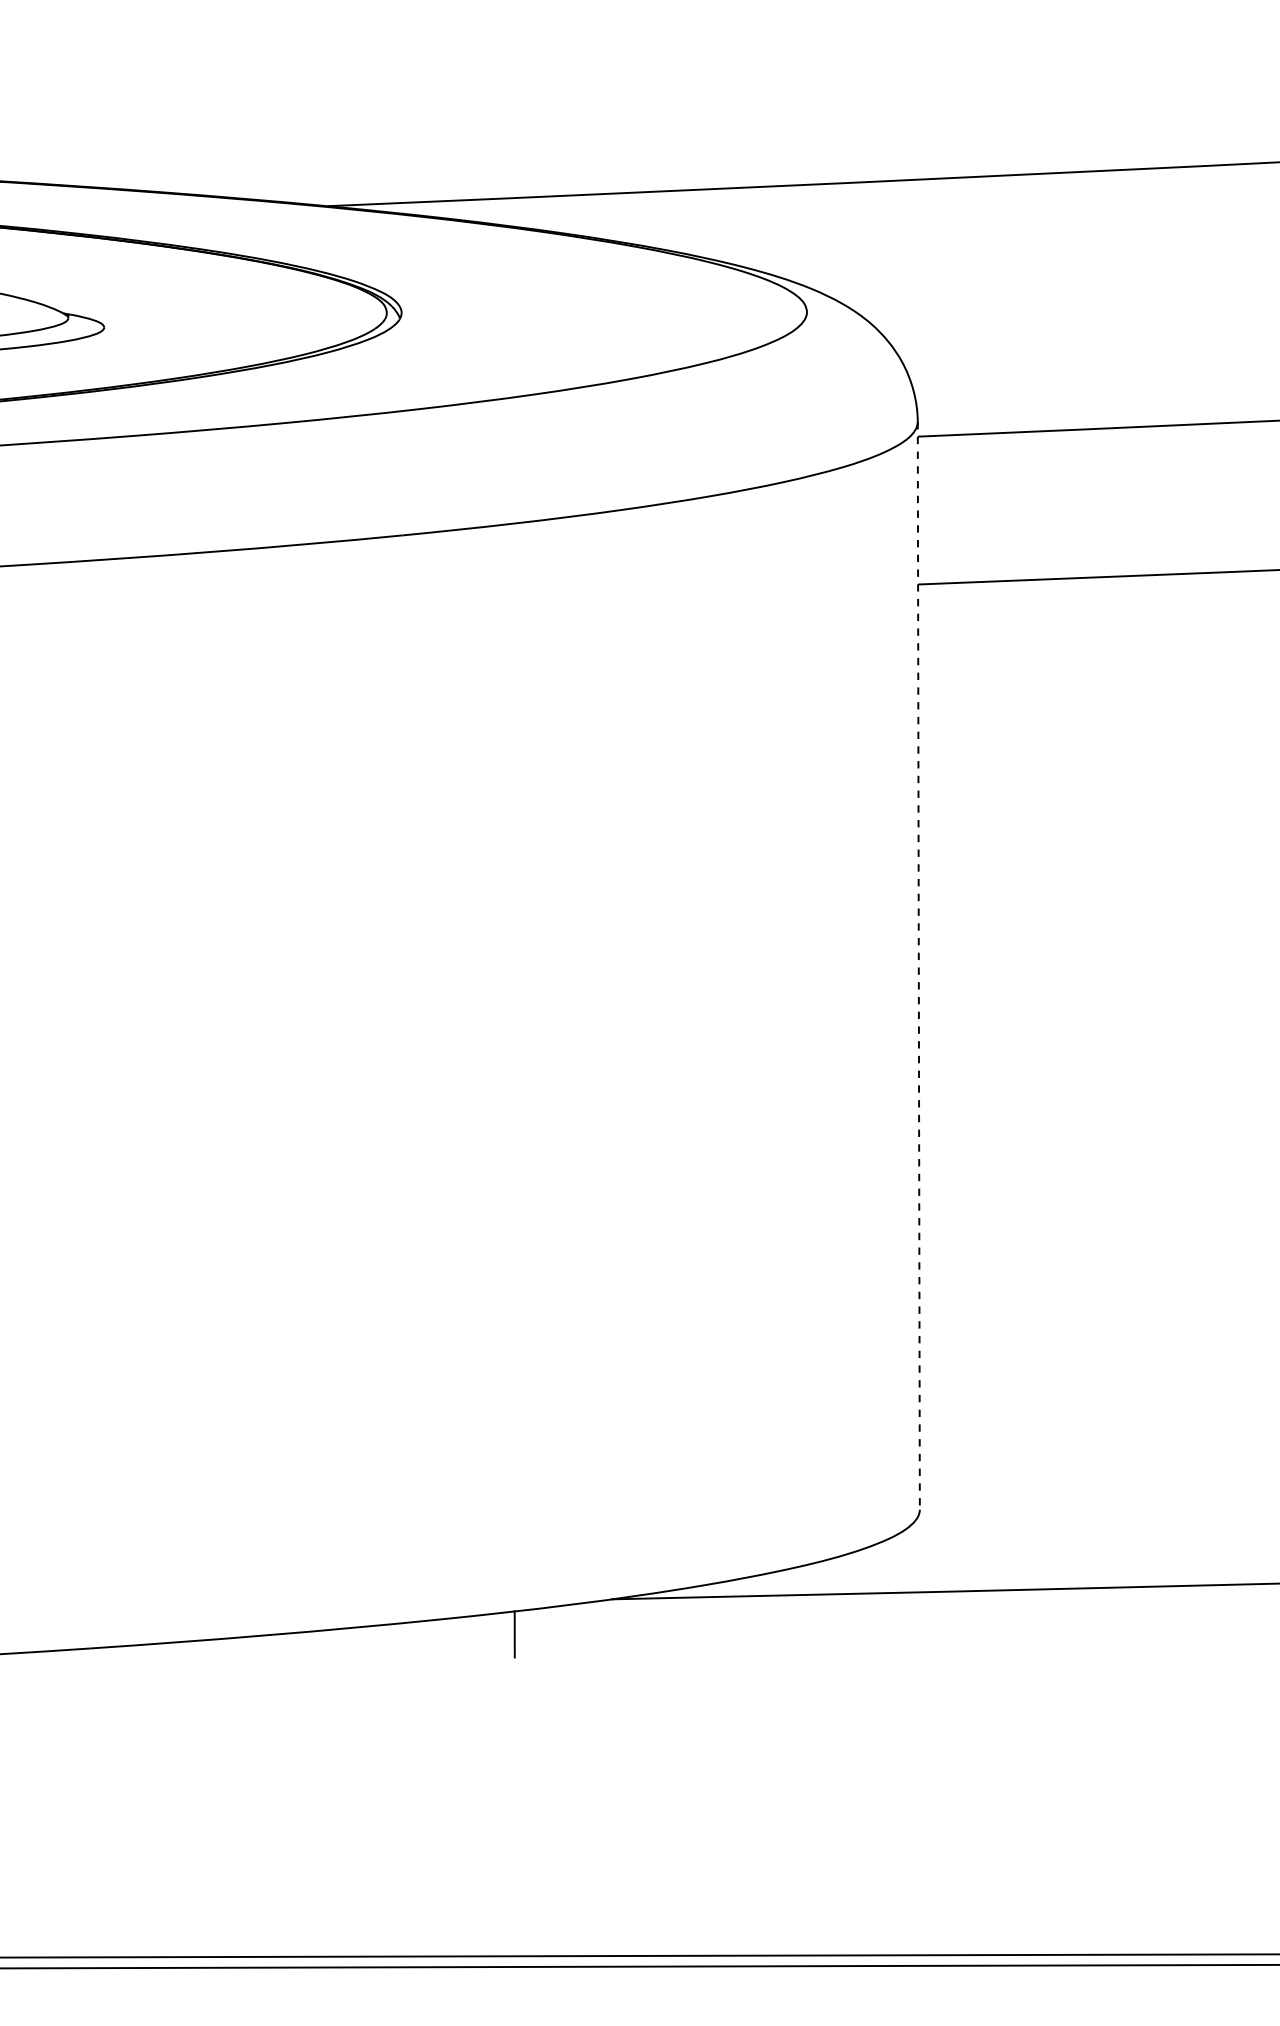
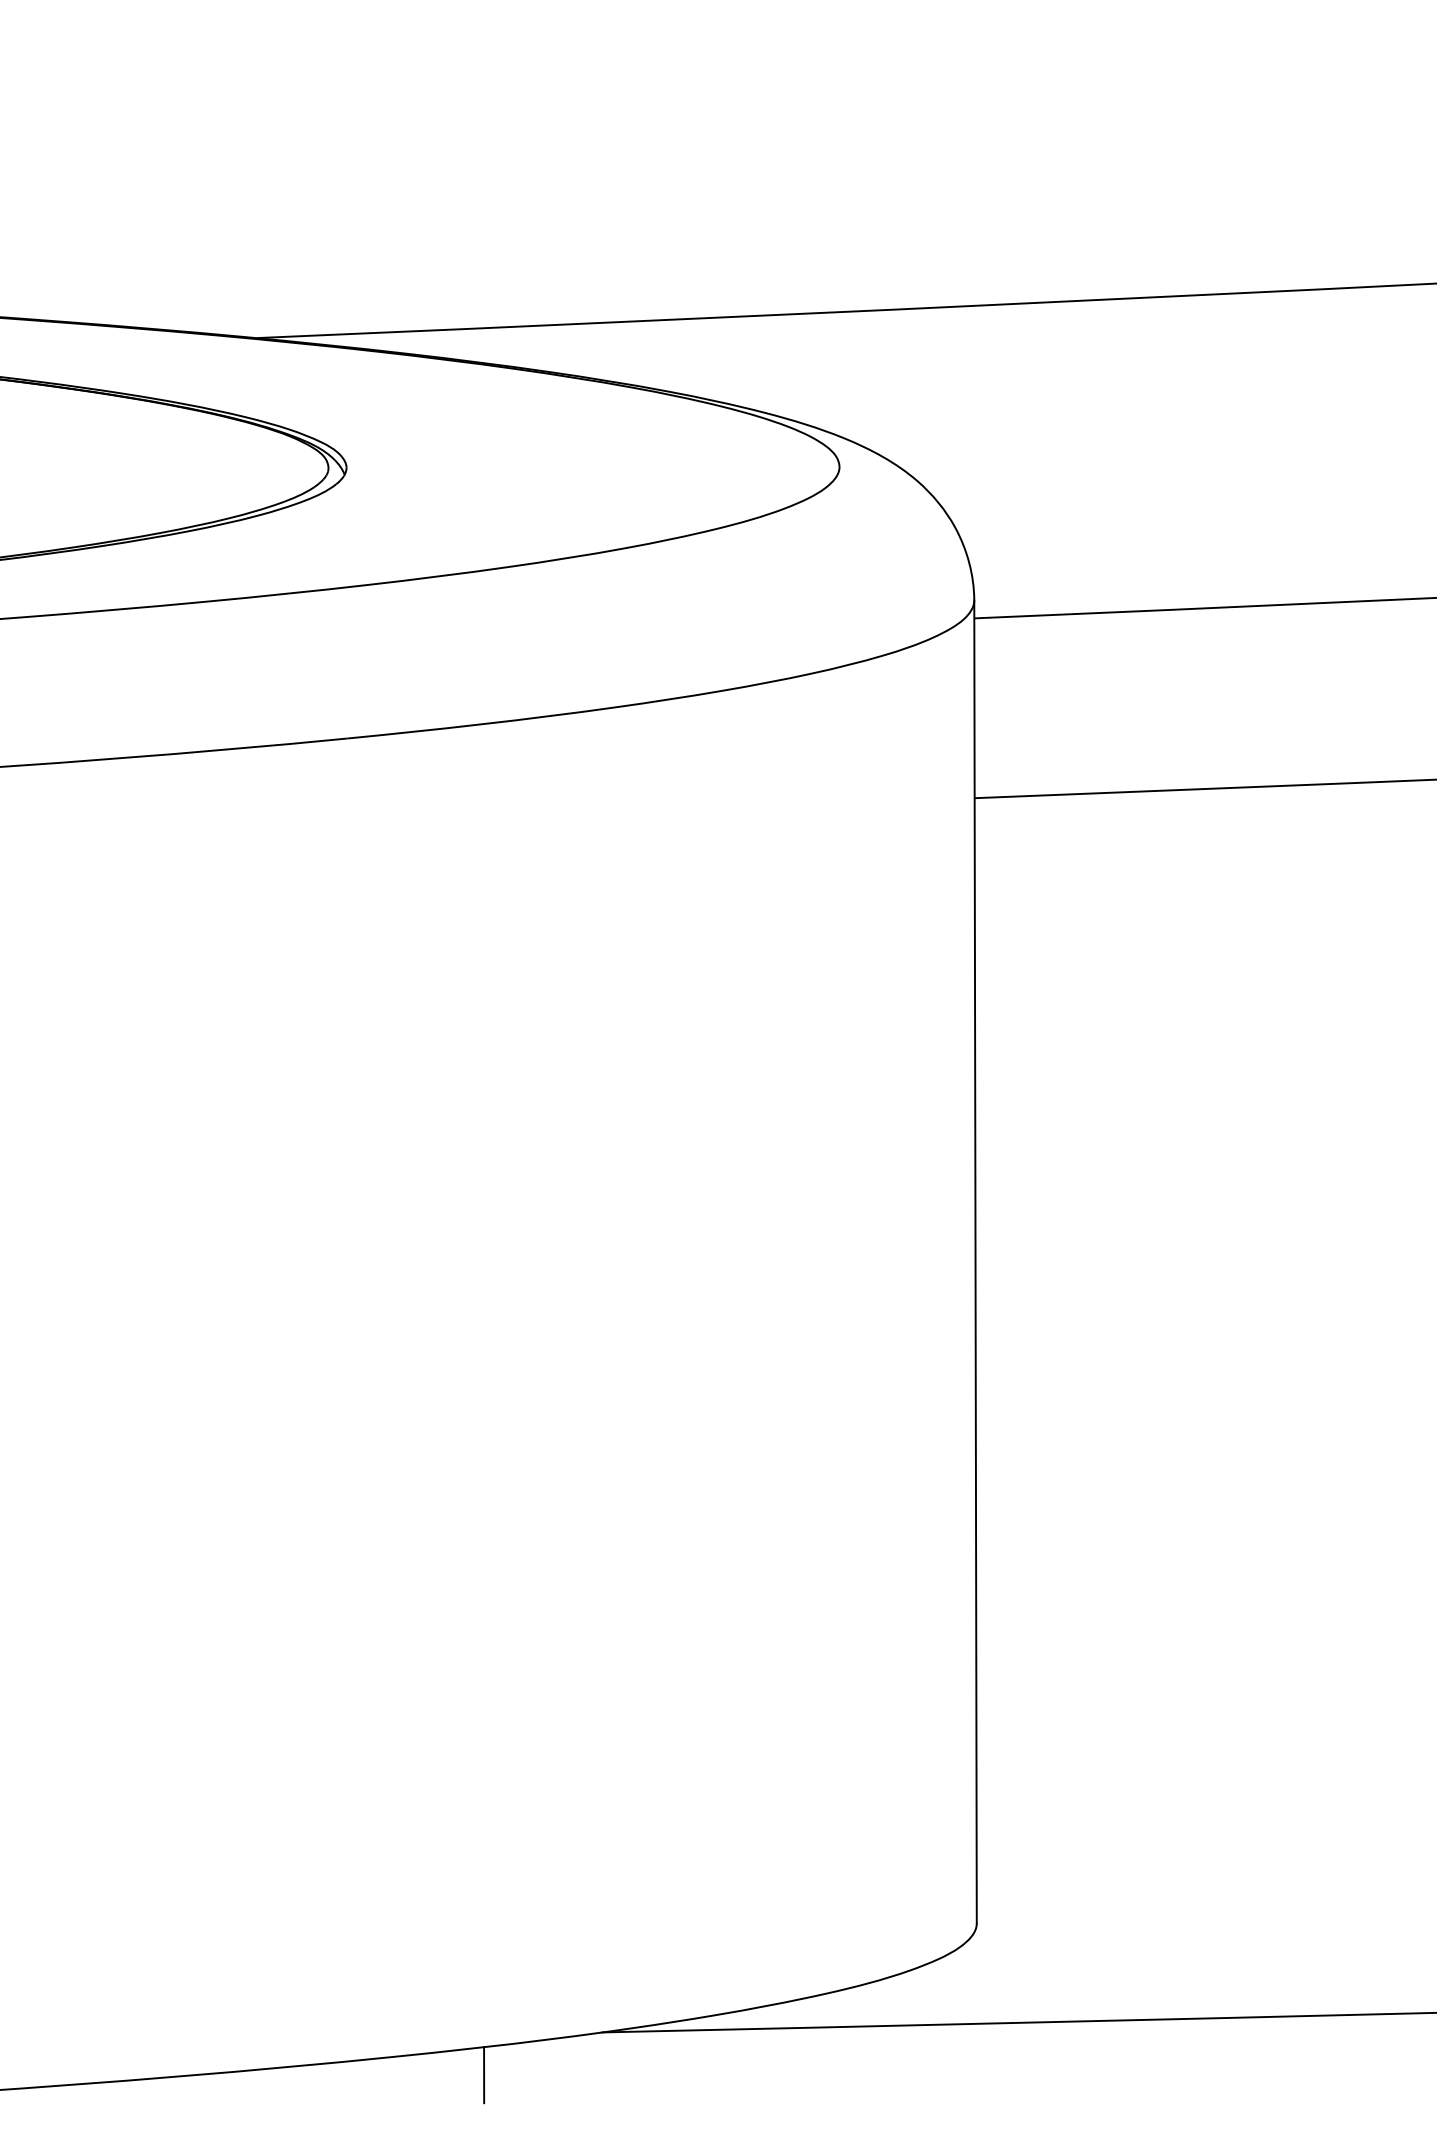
line: (918, 965) -> (975, 1261), dashed -> solid

